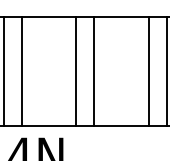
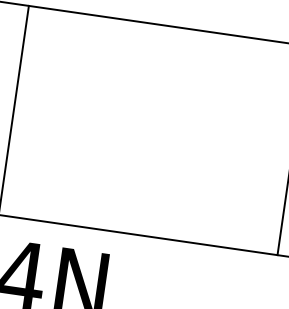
line: (21, 70) -> (48, 113), removed
line: (76, 70) -> (153, 128), removed
line: (94, 70) -> (188, 133), removed

